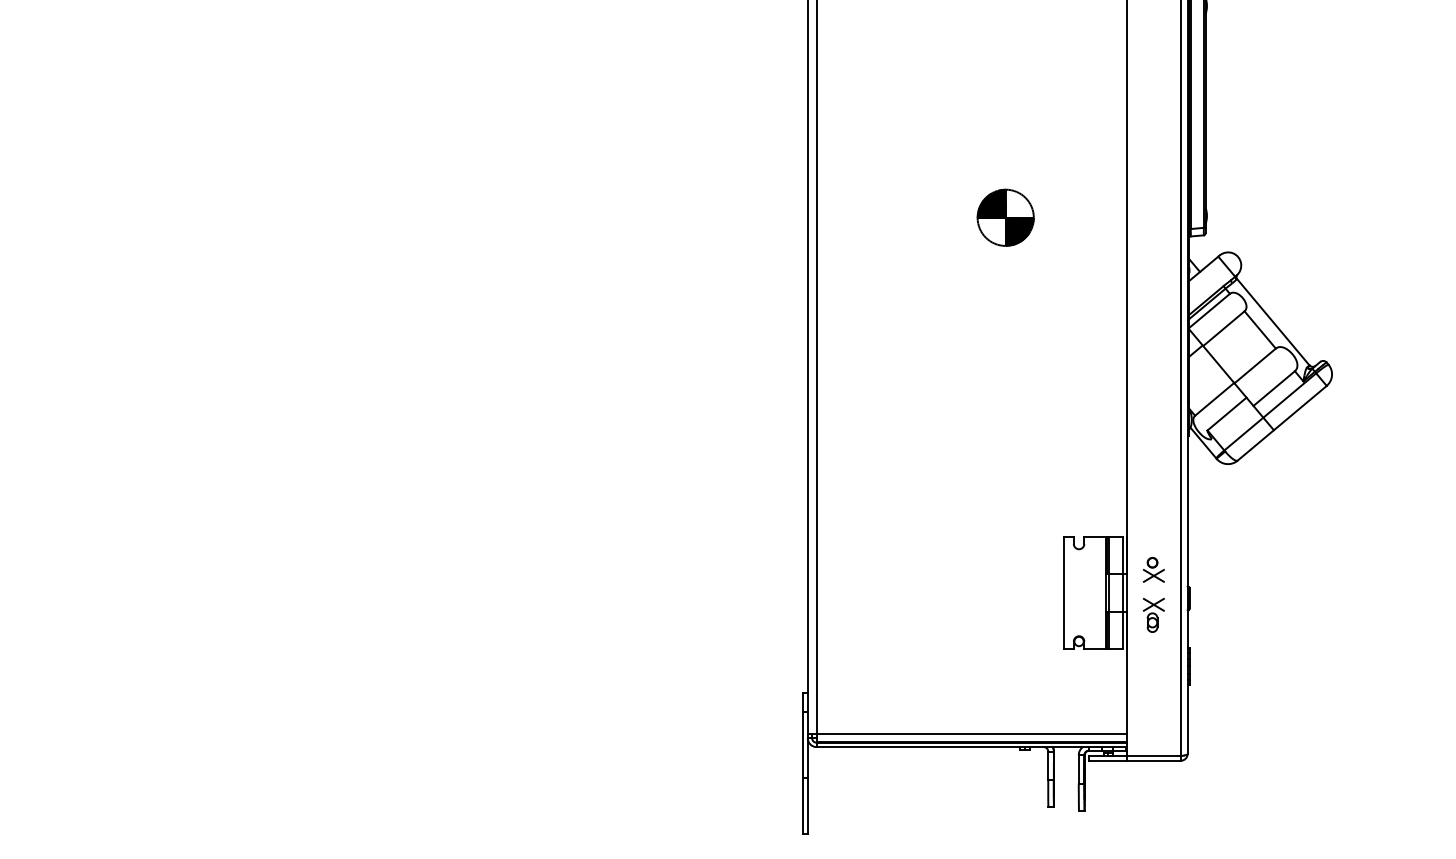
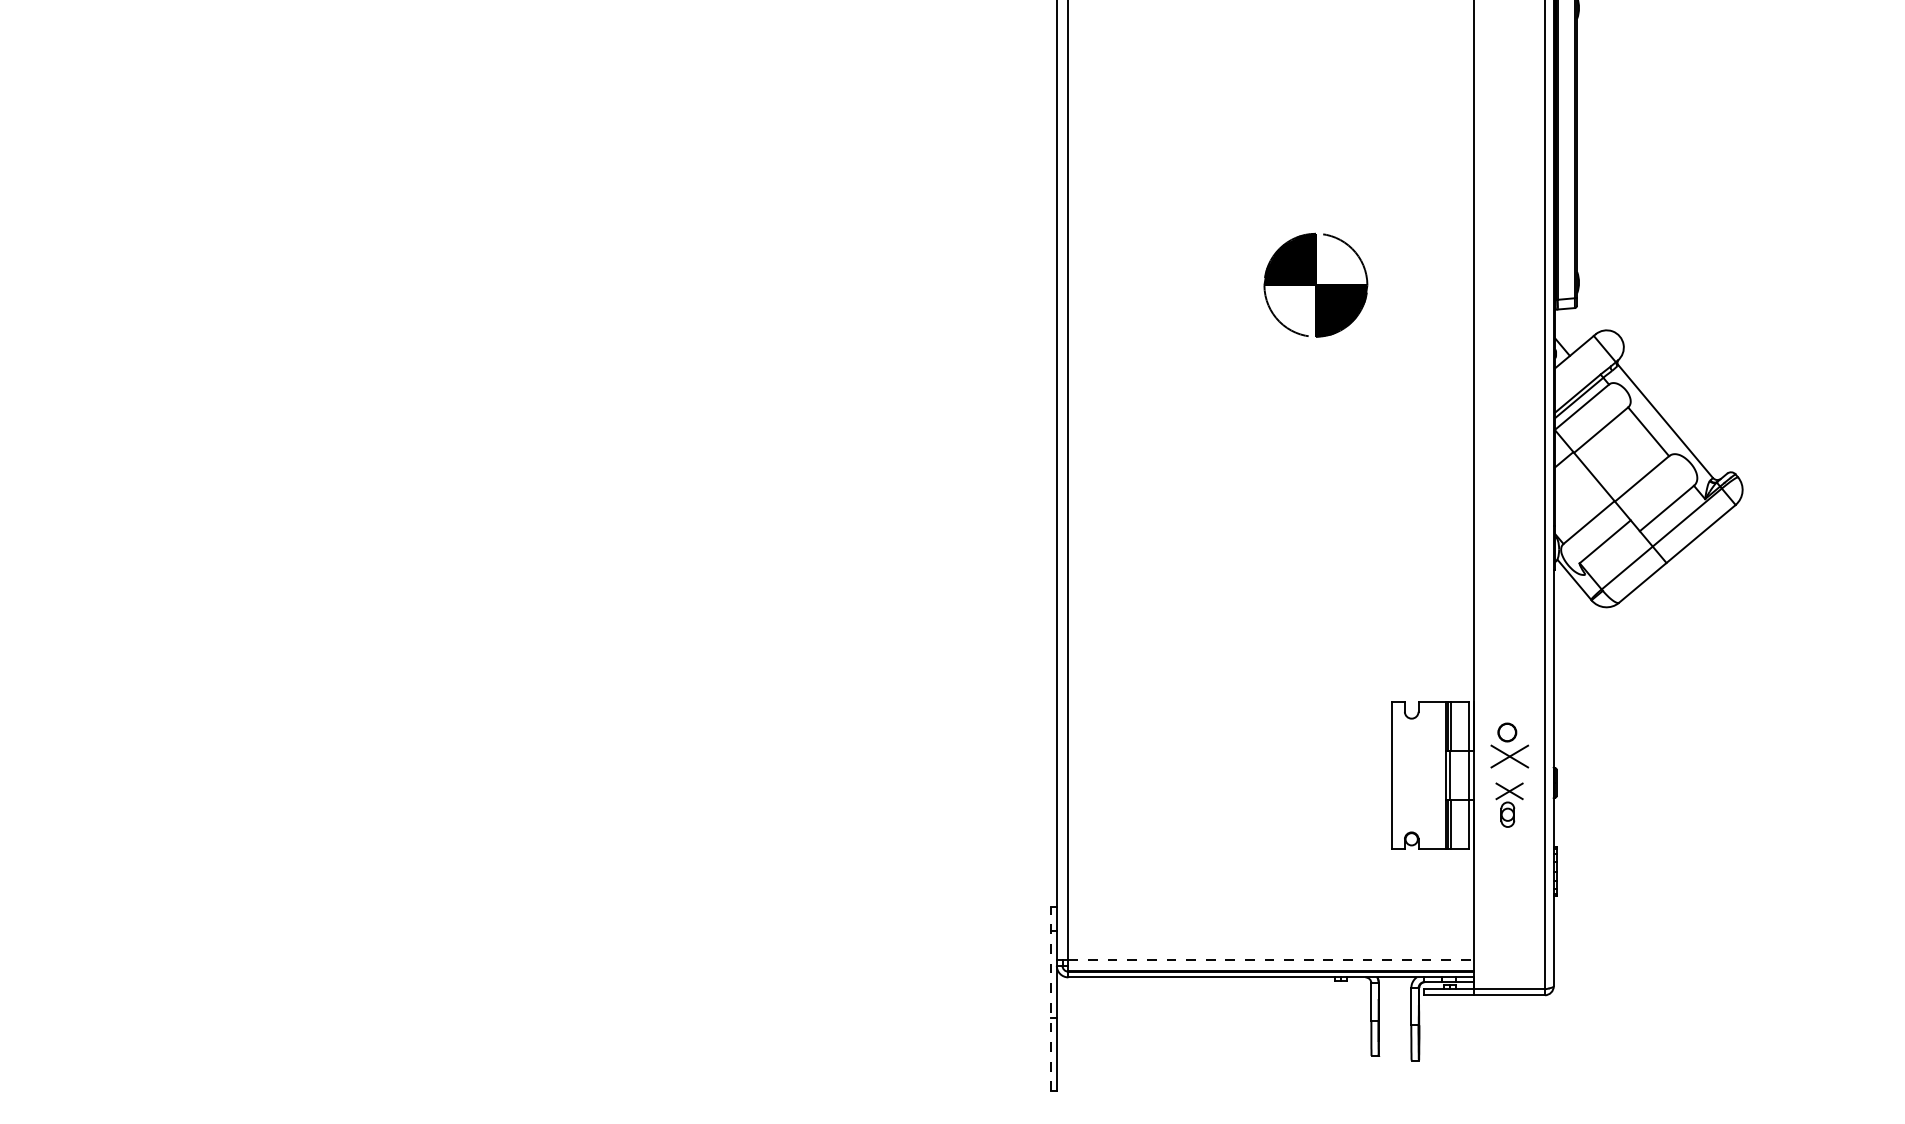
part: (1005, 217) -> (1315, 284), size x1.4
part: (1153, 569) -> (1509, 745), size x1.4
line: (972, 733) -> (1272, 959), solid -> dashed
line: (803, 763) -> (1051, 998), solid -> dashed

